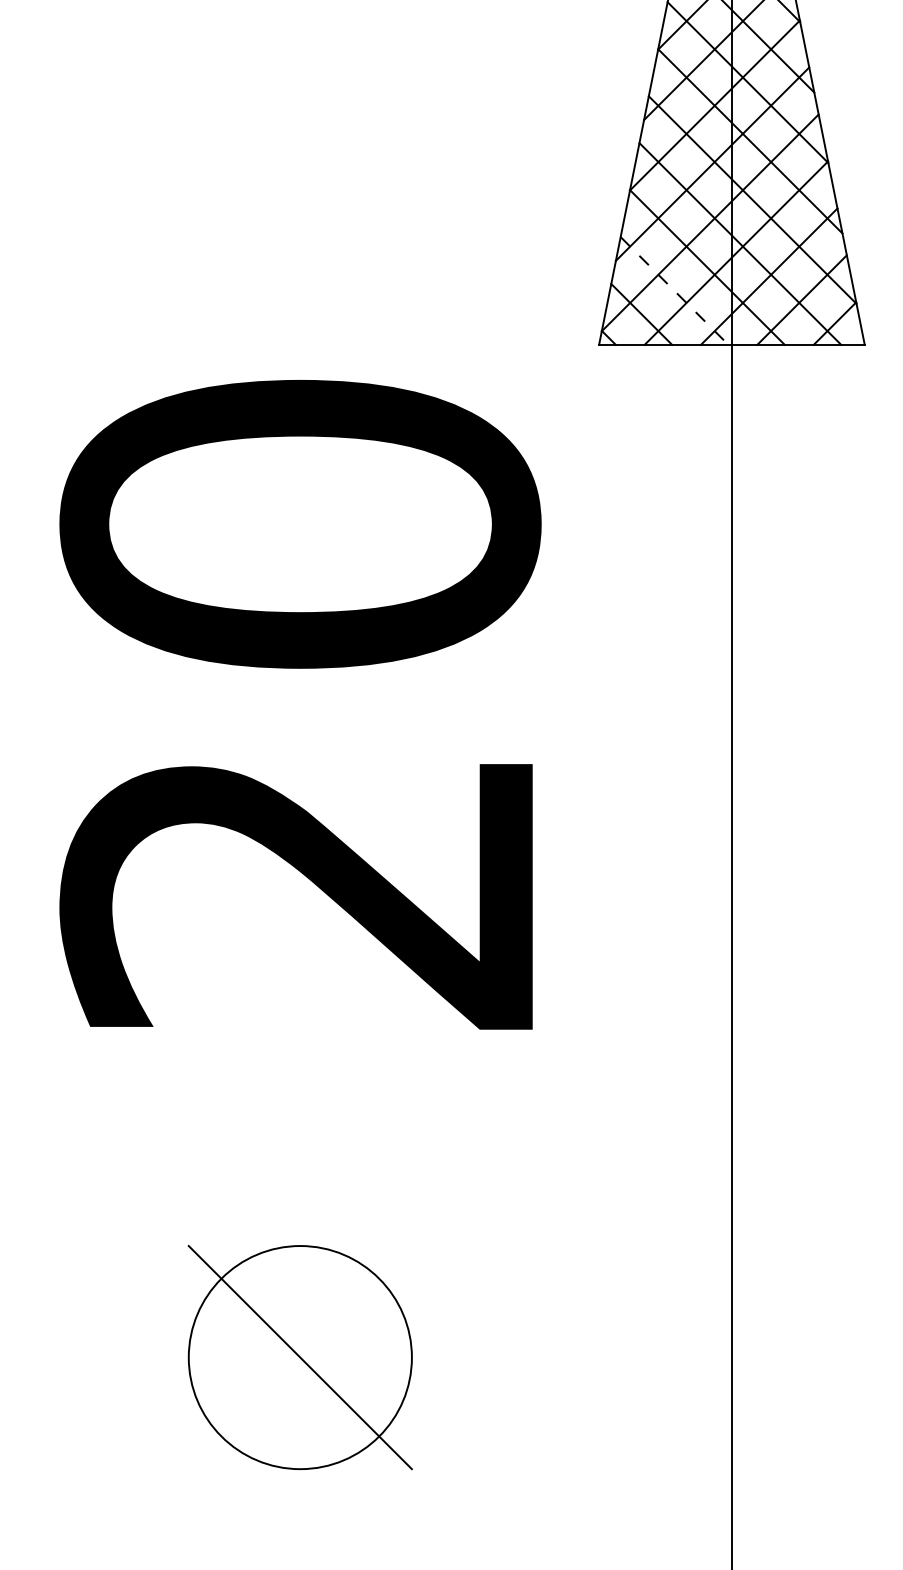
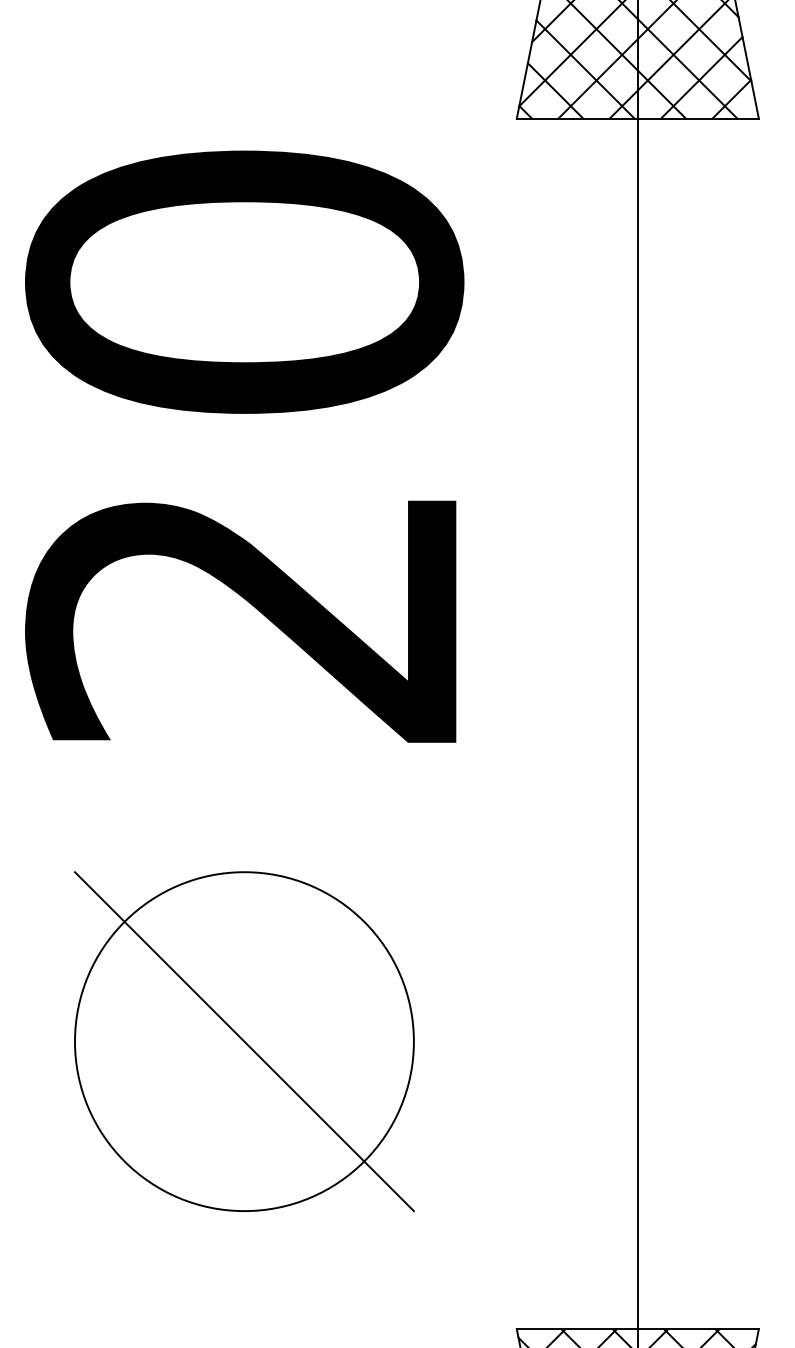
line: (674, 291) -> (585, 70), dashed -> solid
part: (300, 1357) -> (244, 1041), size x1.67

